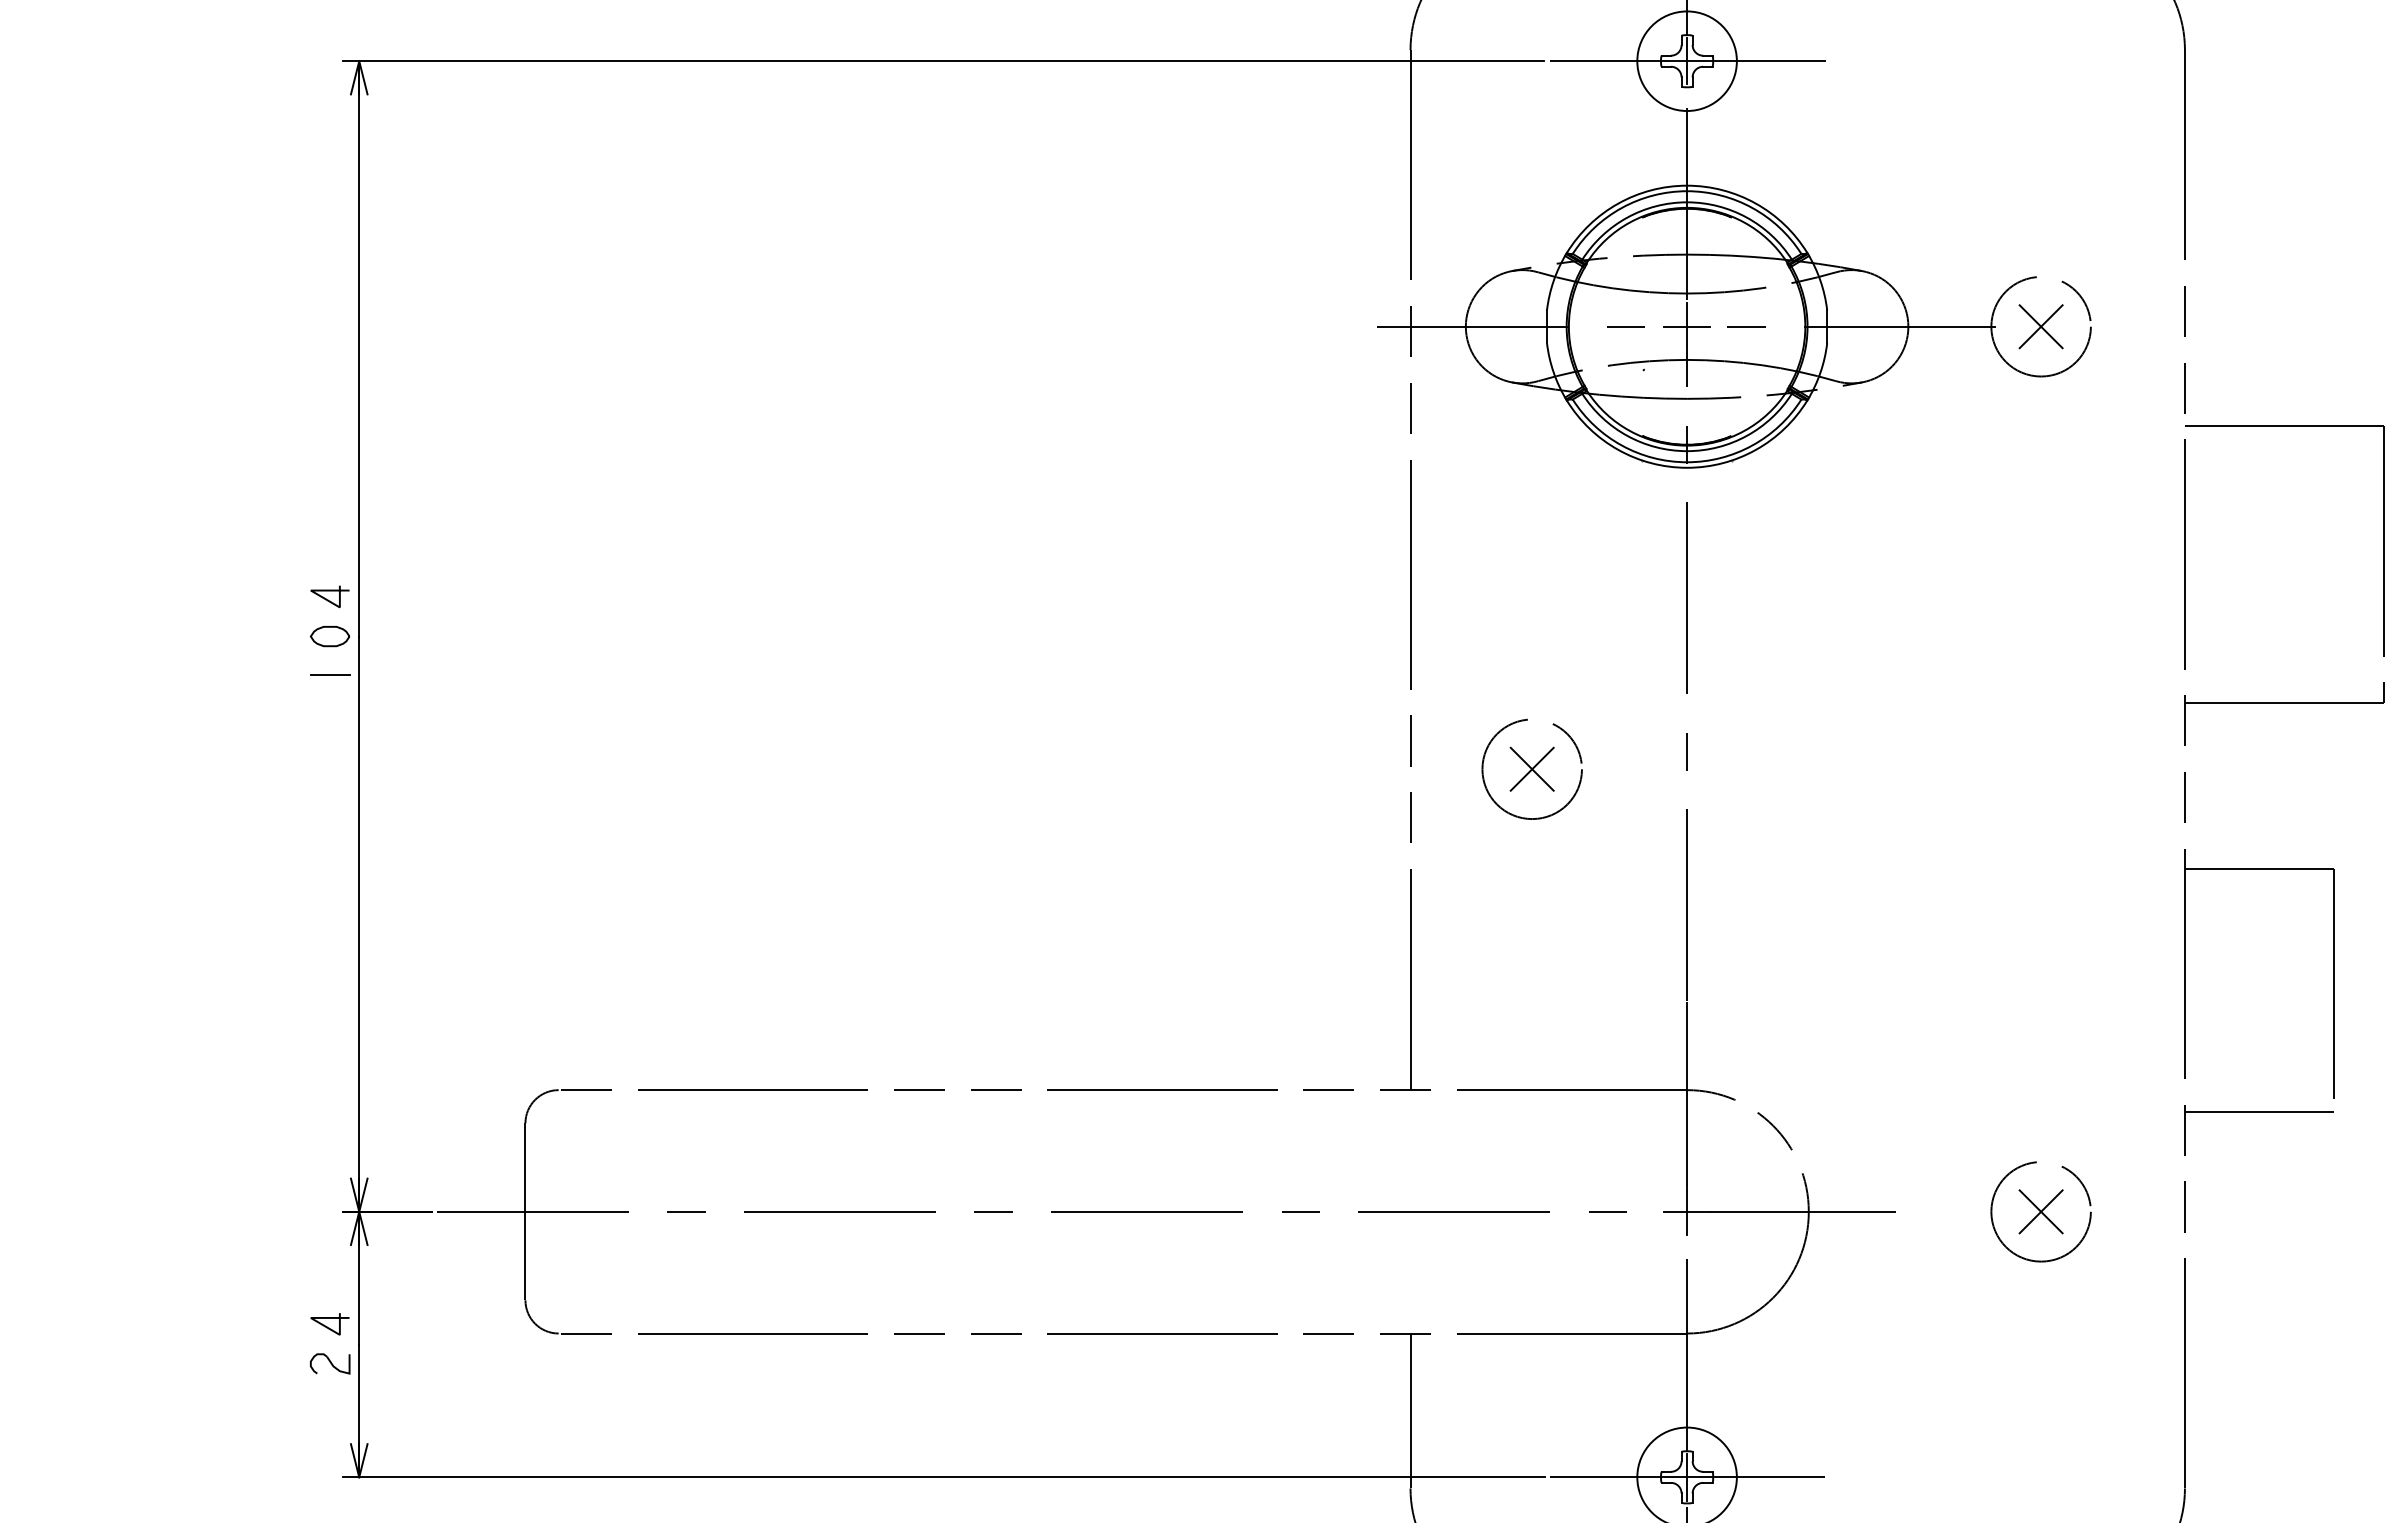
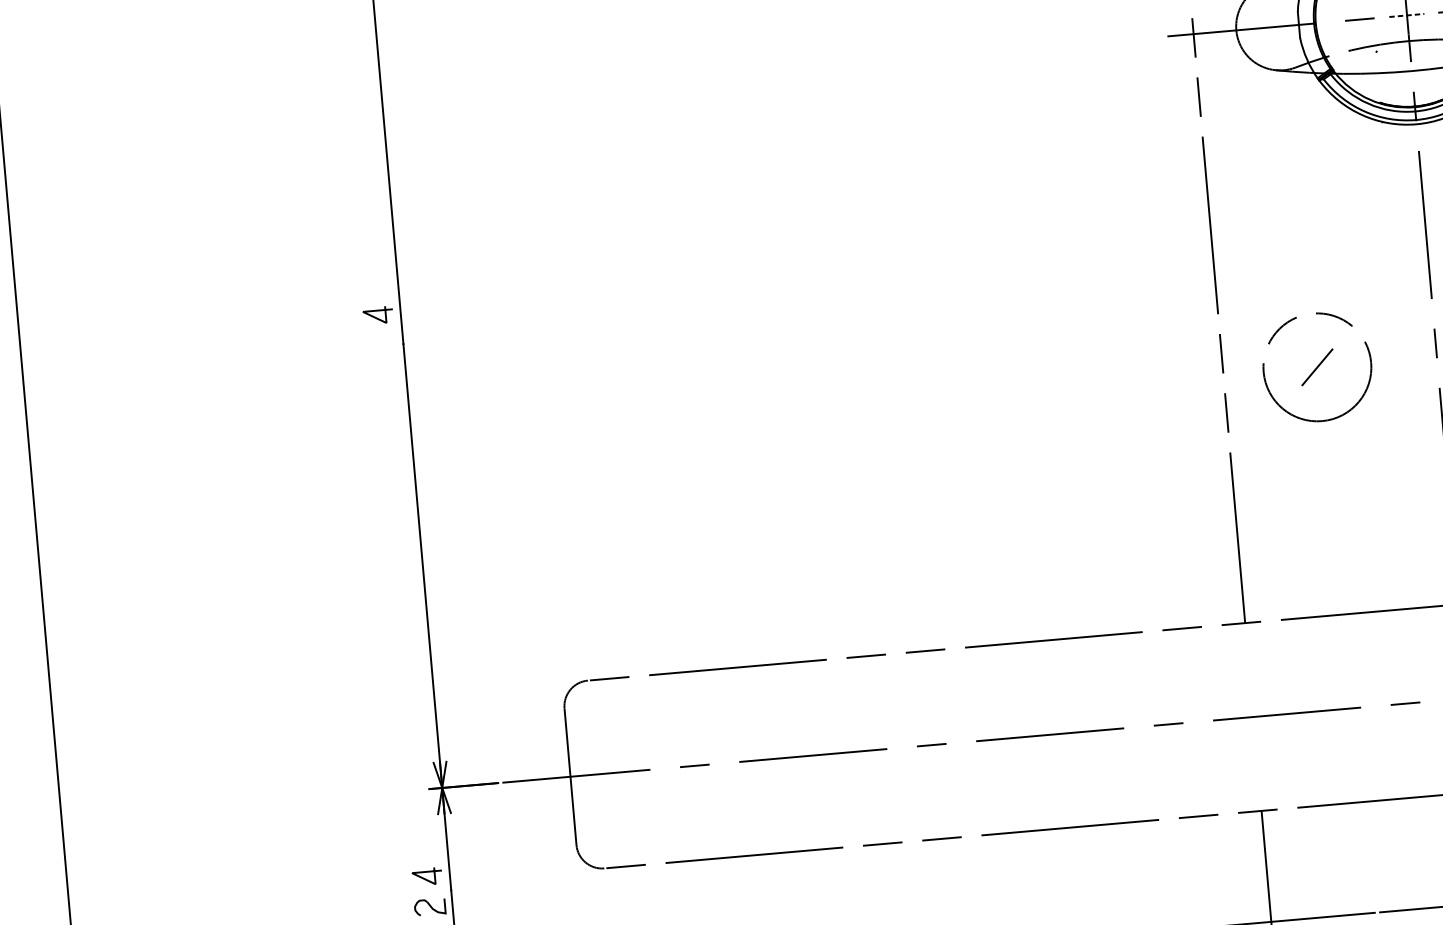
line: (1686, 326) -> (1406, 15), solid -> dashed
part: (329, 636) -> (380, 346), removed
line: (330, 674) -> (383, 375), removed
circle: (1532, 769) -> (1317, 367), size x1.4
line: (1532, 769) -> (1317, 367), removed

